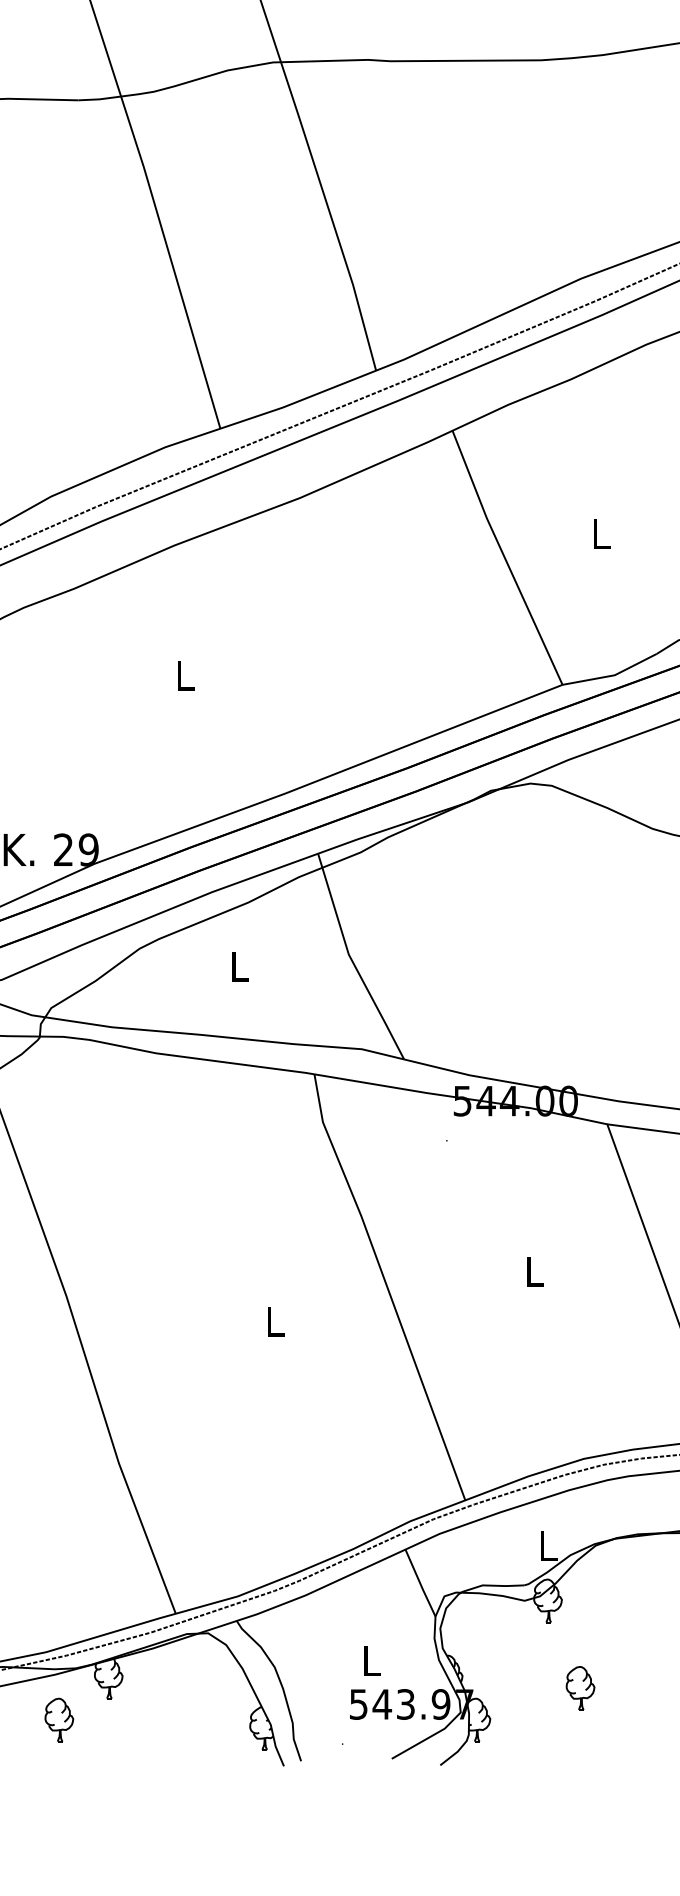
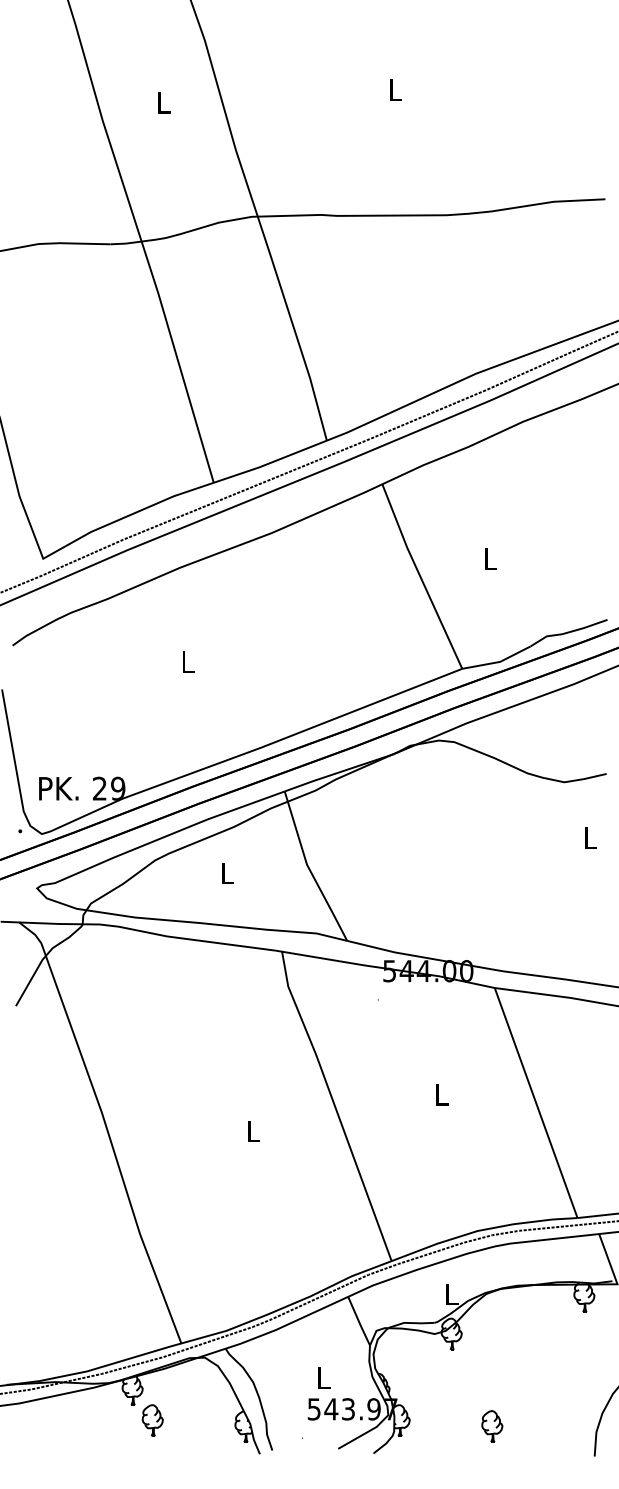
part: (580, 1688) -> (492, 1426), moved
part: (58, 1719) -> (152, 1420), moved

